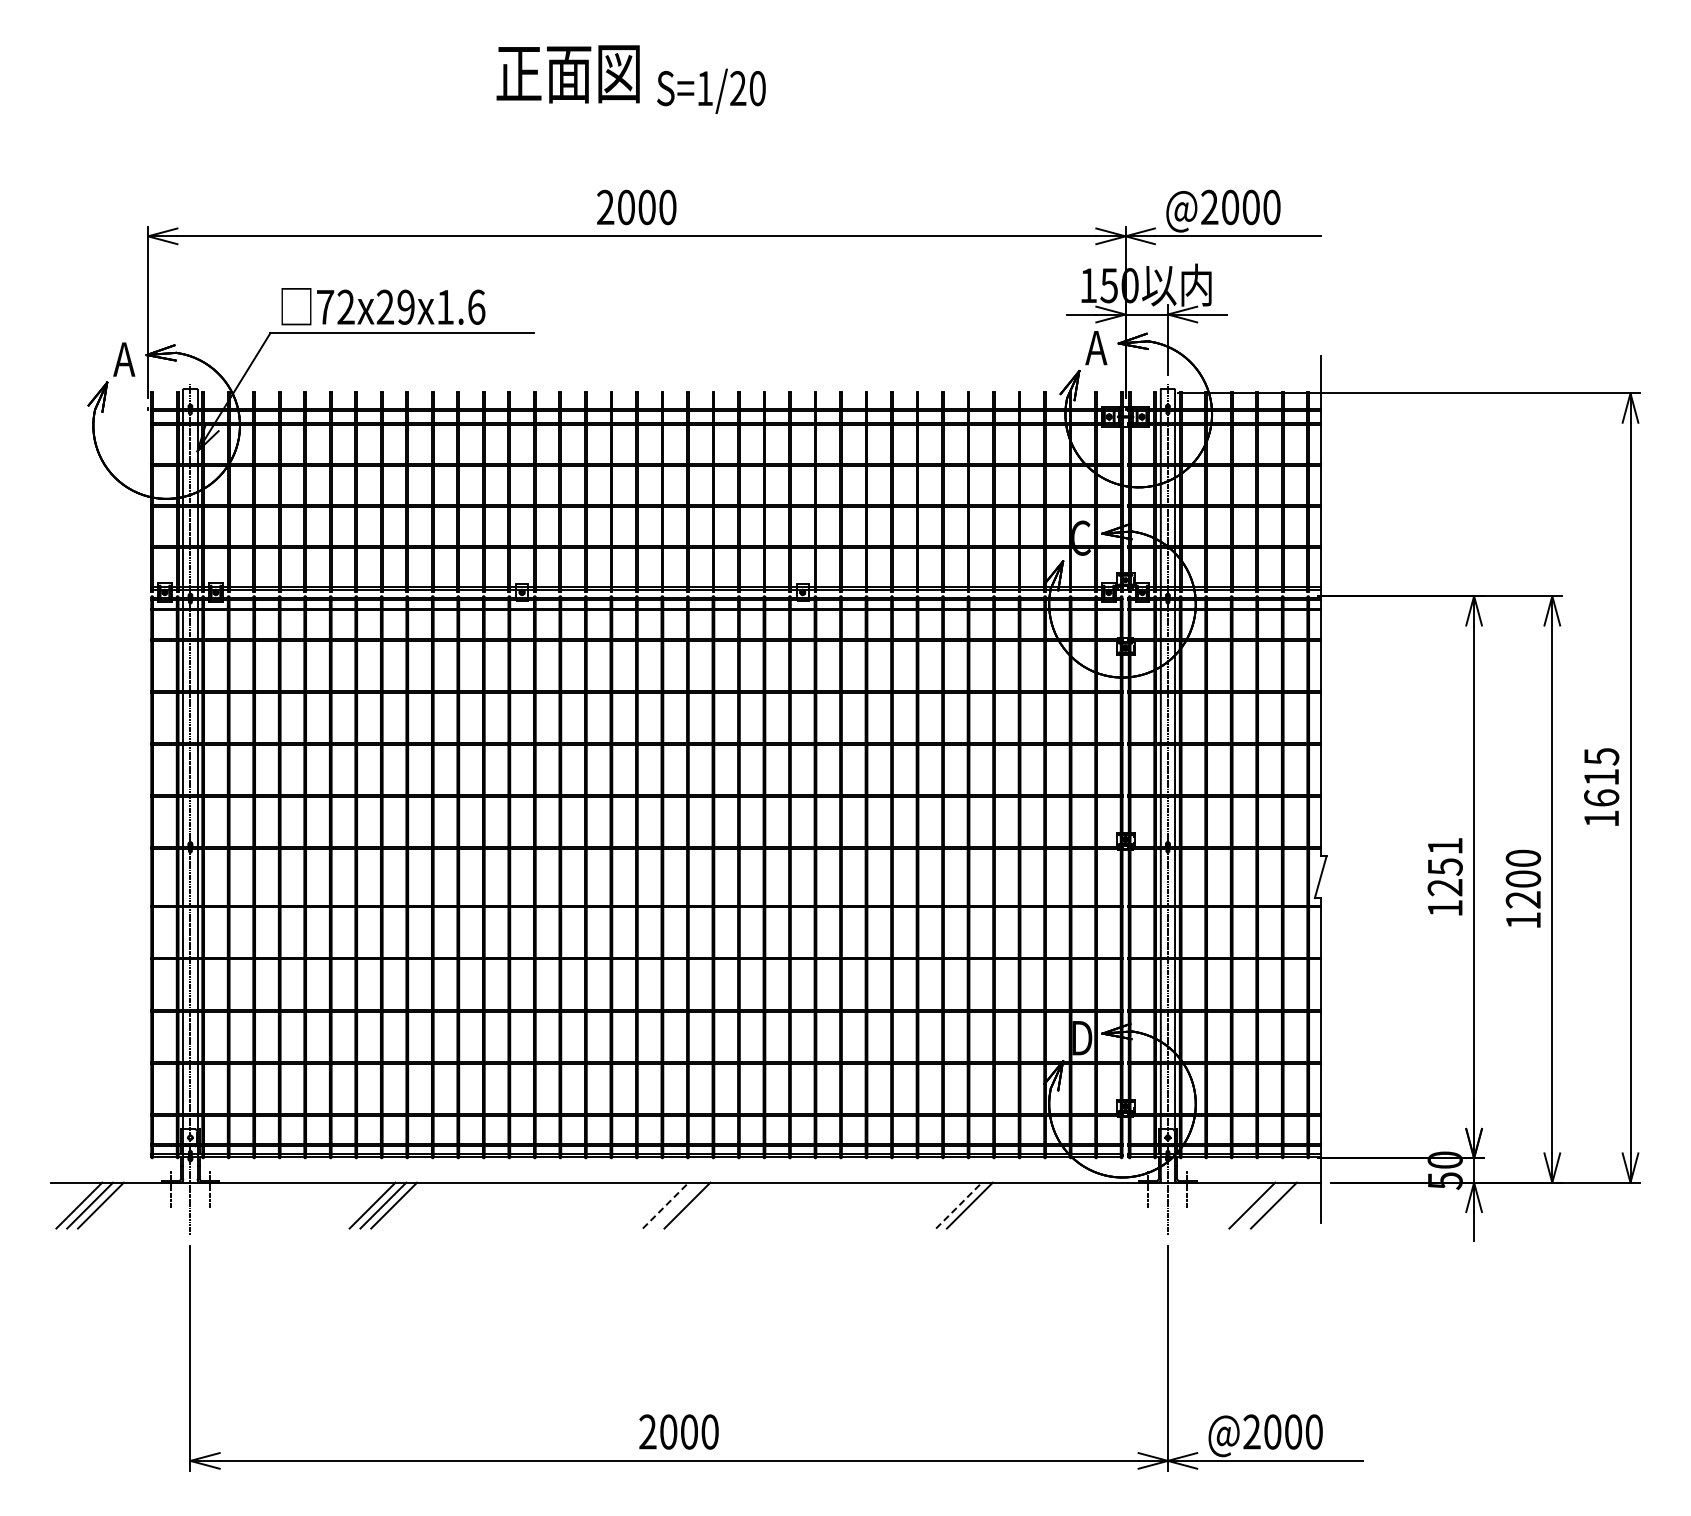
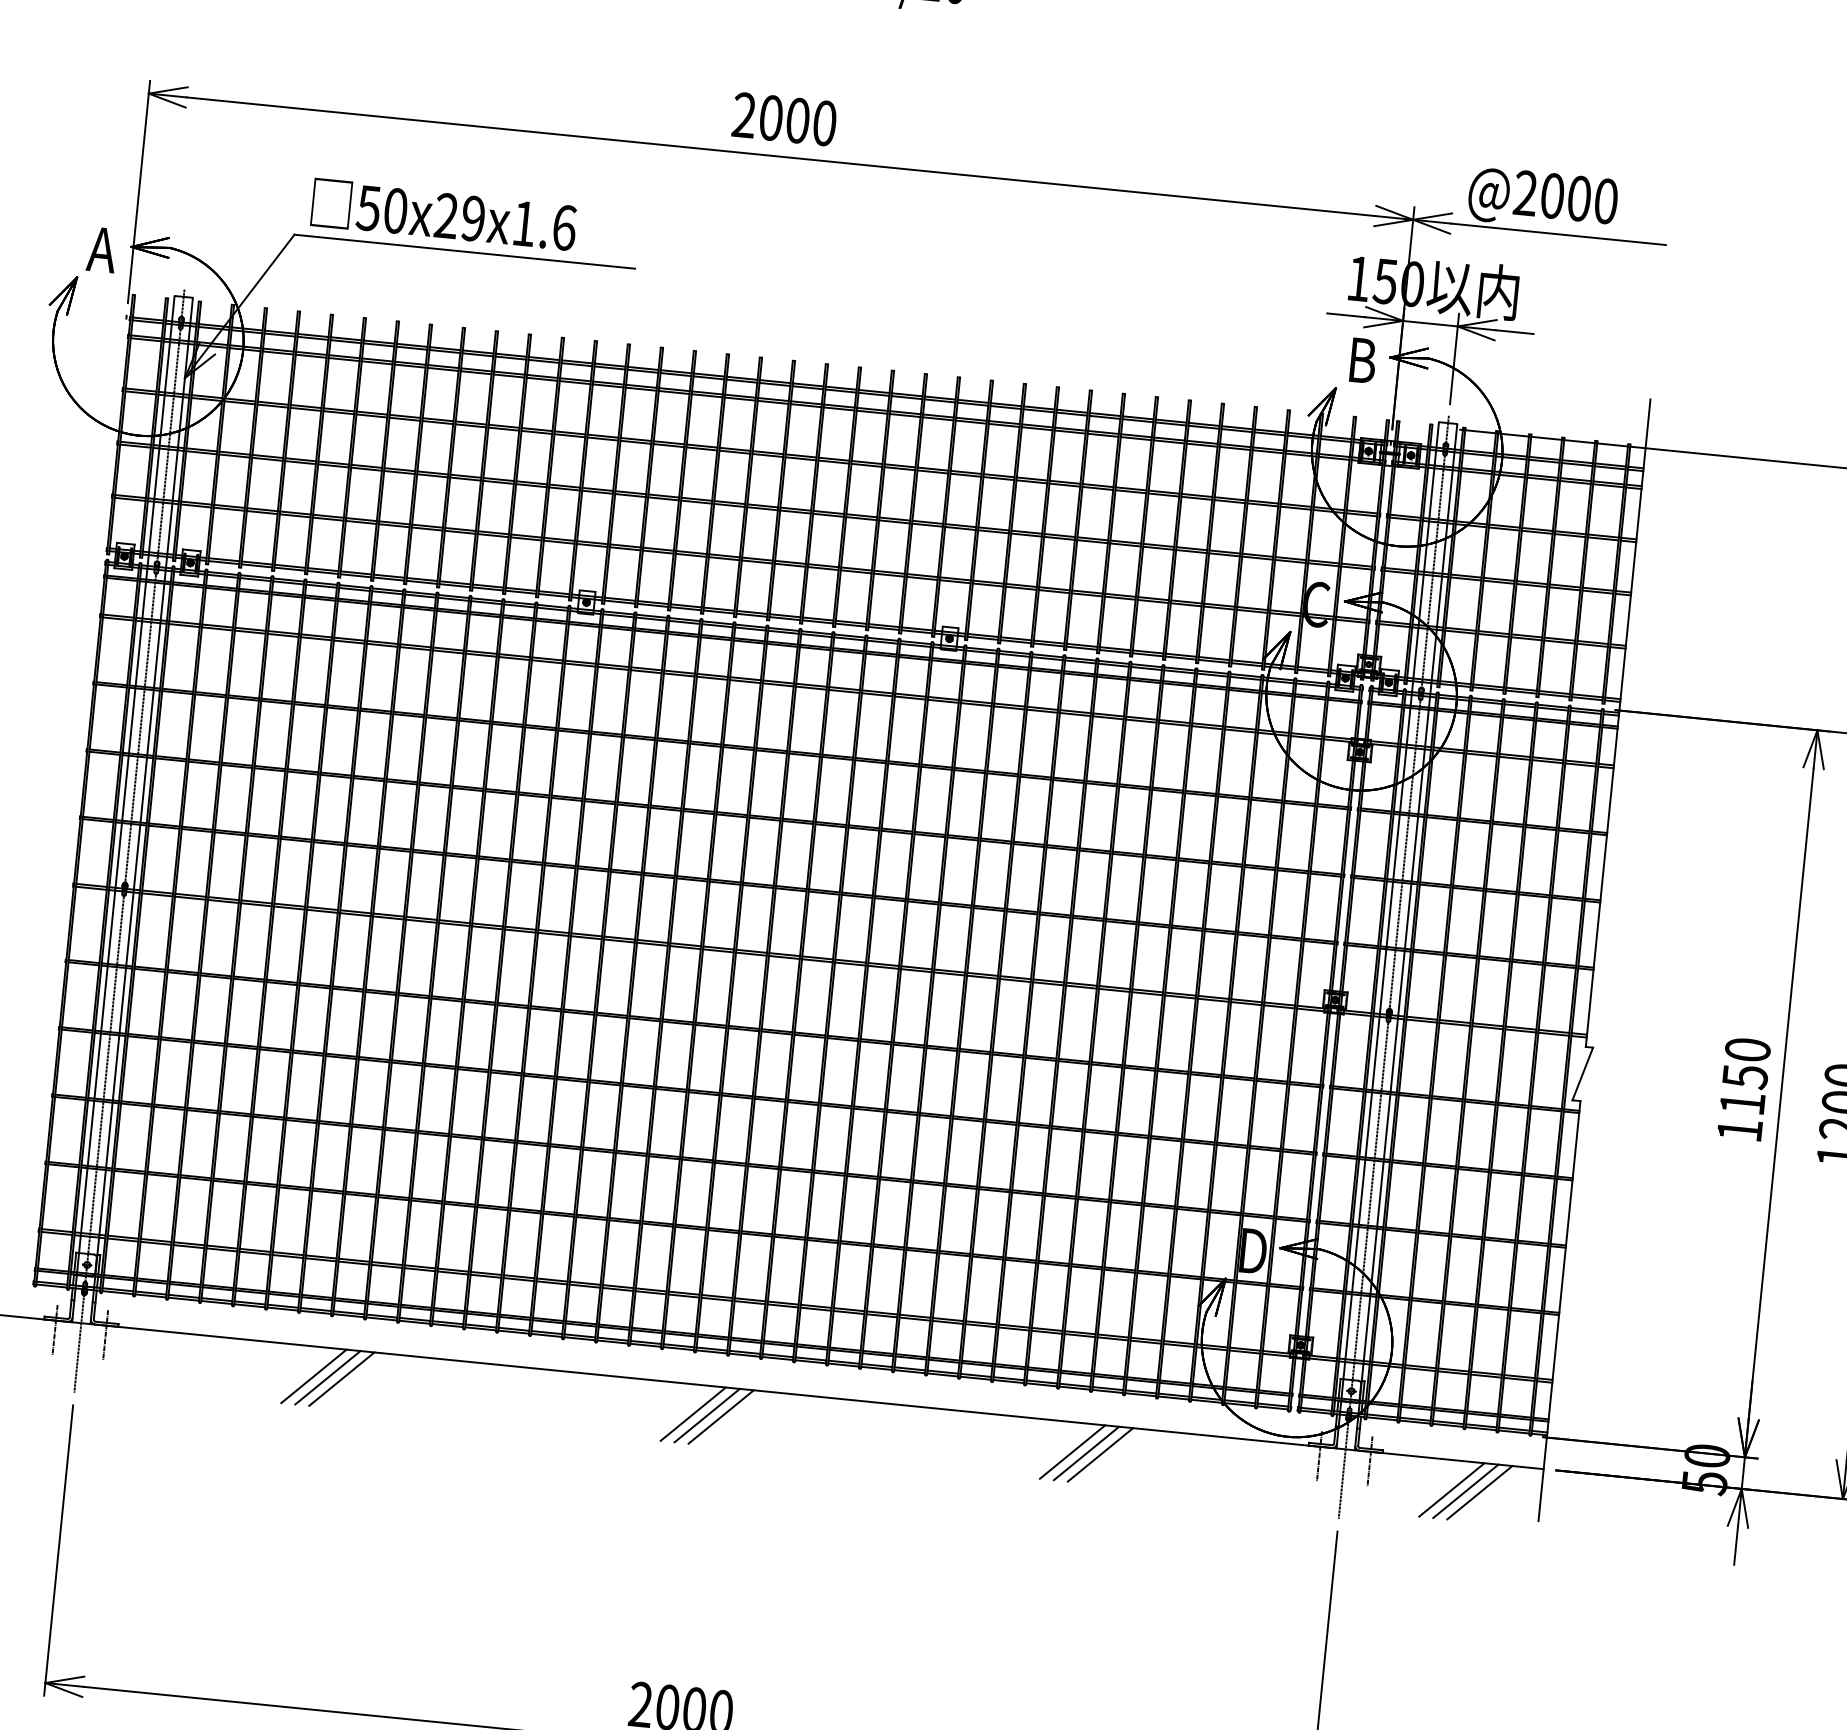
text: (335, 306) -> (382, 208), 72x29x1.6 -> 50x29x1.6
text: (1096, 348) -> (1361, 361), A -> B
text: (1444, 866) -> (1744, 1076), 1251 -> 1150
line: (666, 1205) -> (694, 1414), dashed -> solid
line: (676, 1205) -> (707, 1415), added
line: (959, 1205) -> (1073, 1451), dashed -> solid
line: (980, 1205) -> (1100, 1454), added
line: (1263, 1205) -> (1466, 1491), added

